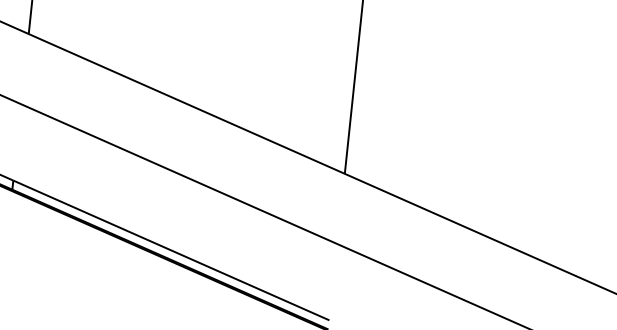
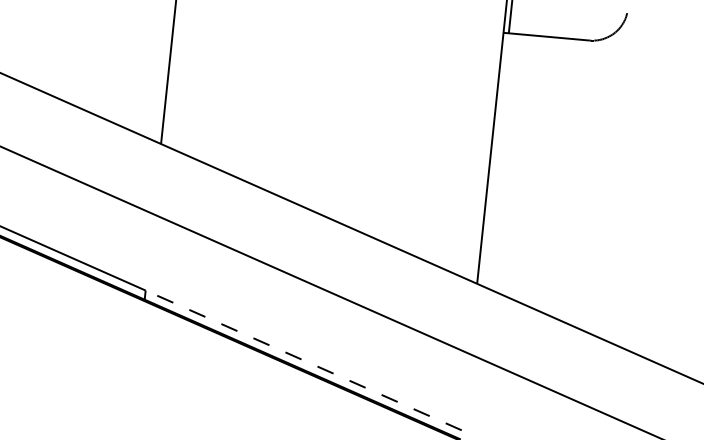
line: (171, 250) -> (303, 360), solid -> dashed

